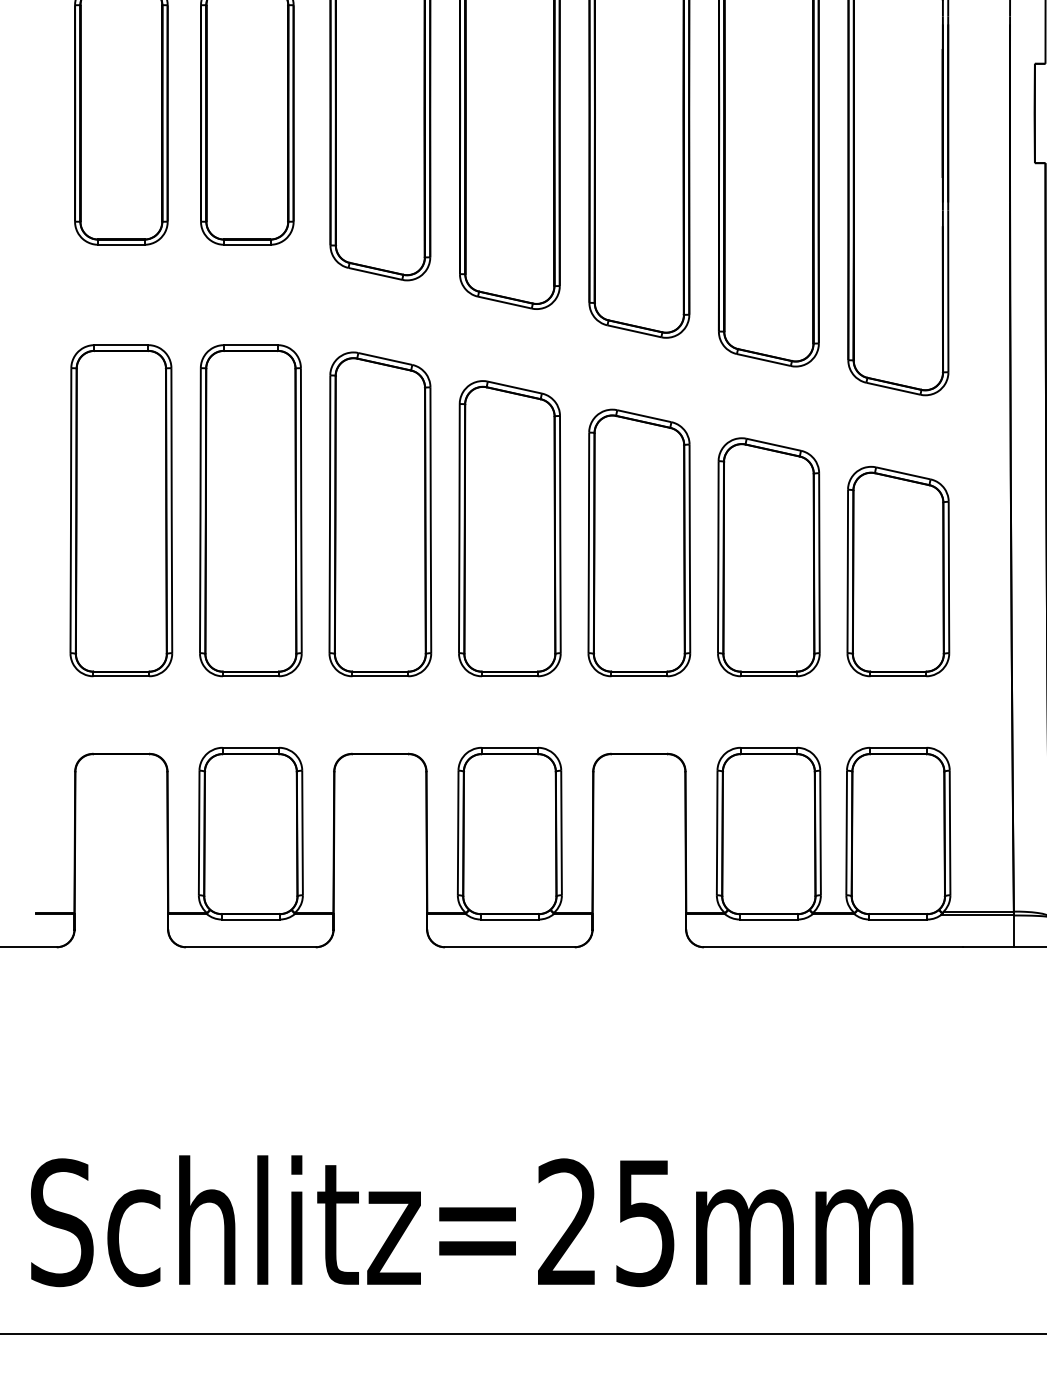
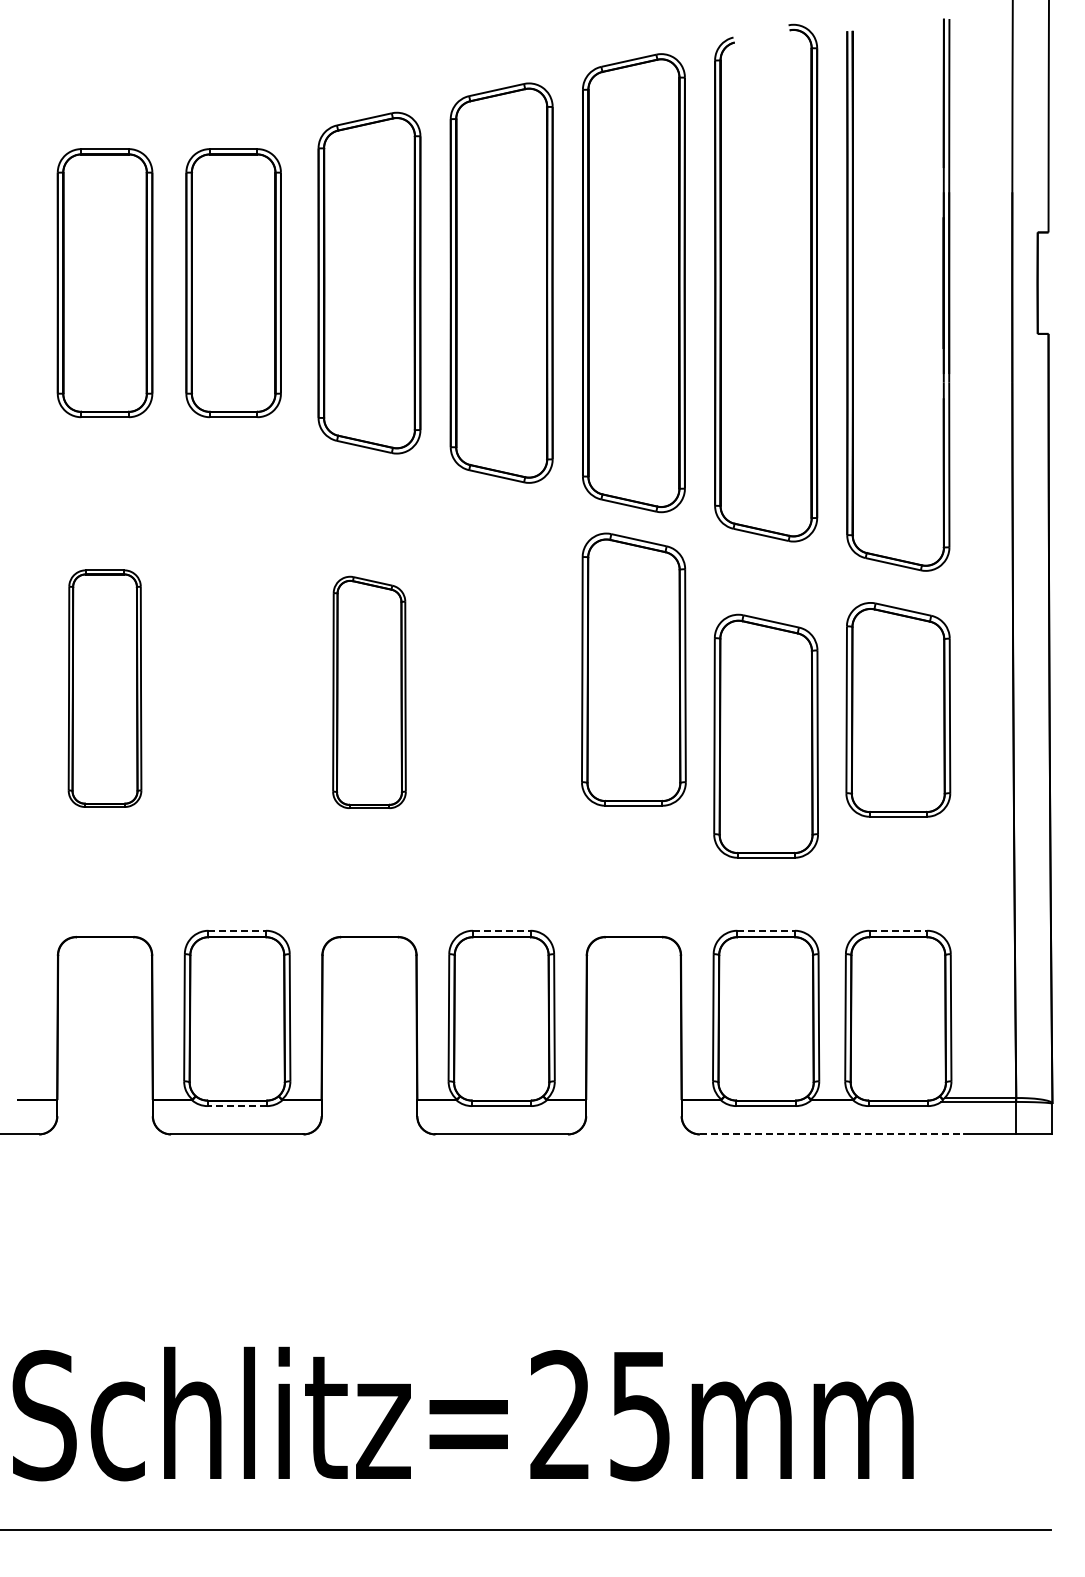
part: (120, 510) -> (104, 688), size x0.7
part: (251, 510) -> (237, 688), removed
part: (380, 514) -> (369, 692), size x0.7
part: (509, 528) -> (501, 706), removed
part: (638, 542) -> (633, 669), moved
part: (898, 571) -> (898, 709), moved
line: (251, 747) -> (237, 930), solid -> dashed
line: (509, 747) -> (501, 930), solid -> dashed
line: (769, 747) -> (766, 930), solid -> dashed
line: (898, 747) -> (898, 930), solid -> dashed
line: (251, 919) -> (237, 1106), solid -> dashed
line: (833, 947) -> (832, 1134), solid -> dashed

